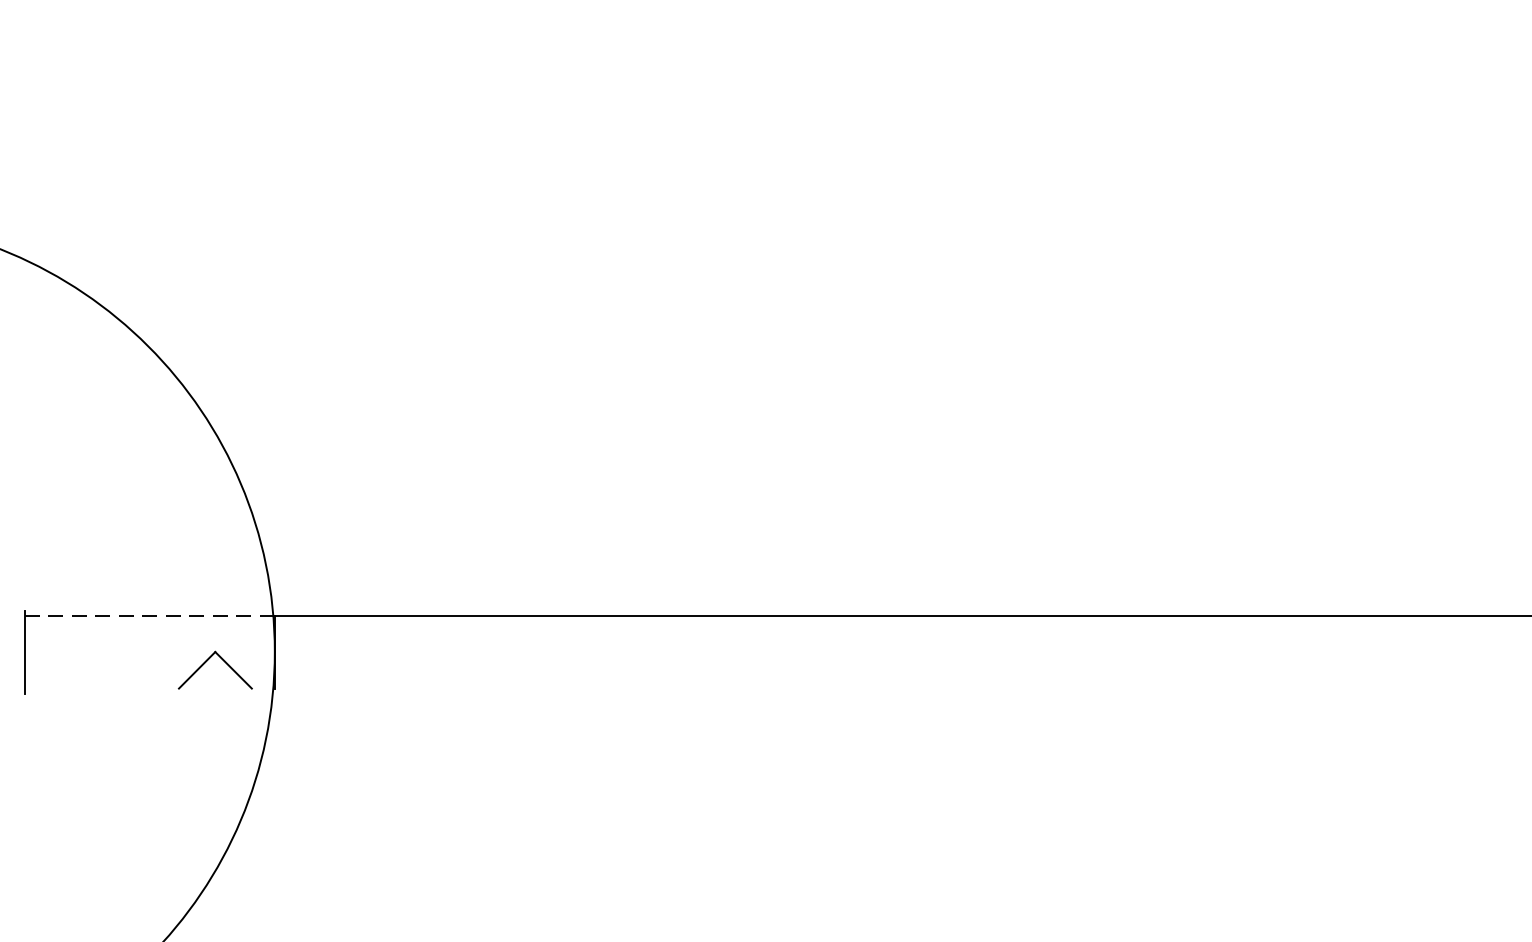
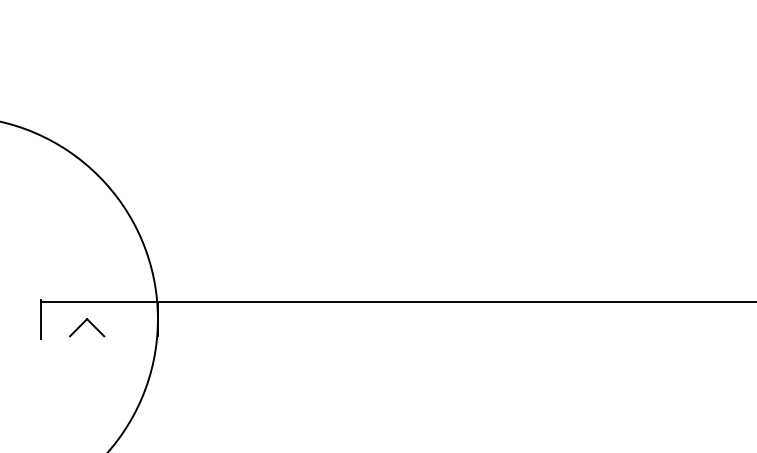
line: (149, 616) -> (99, 302), dashed -> solid
part: (216, 669) -> (87, 327), moved

